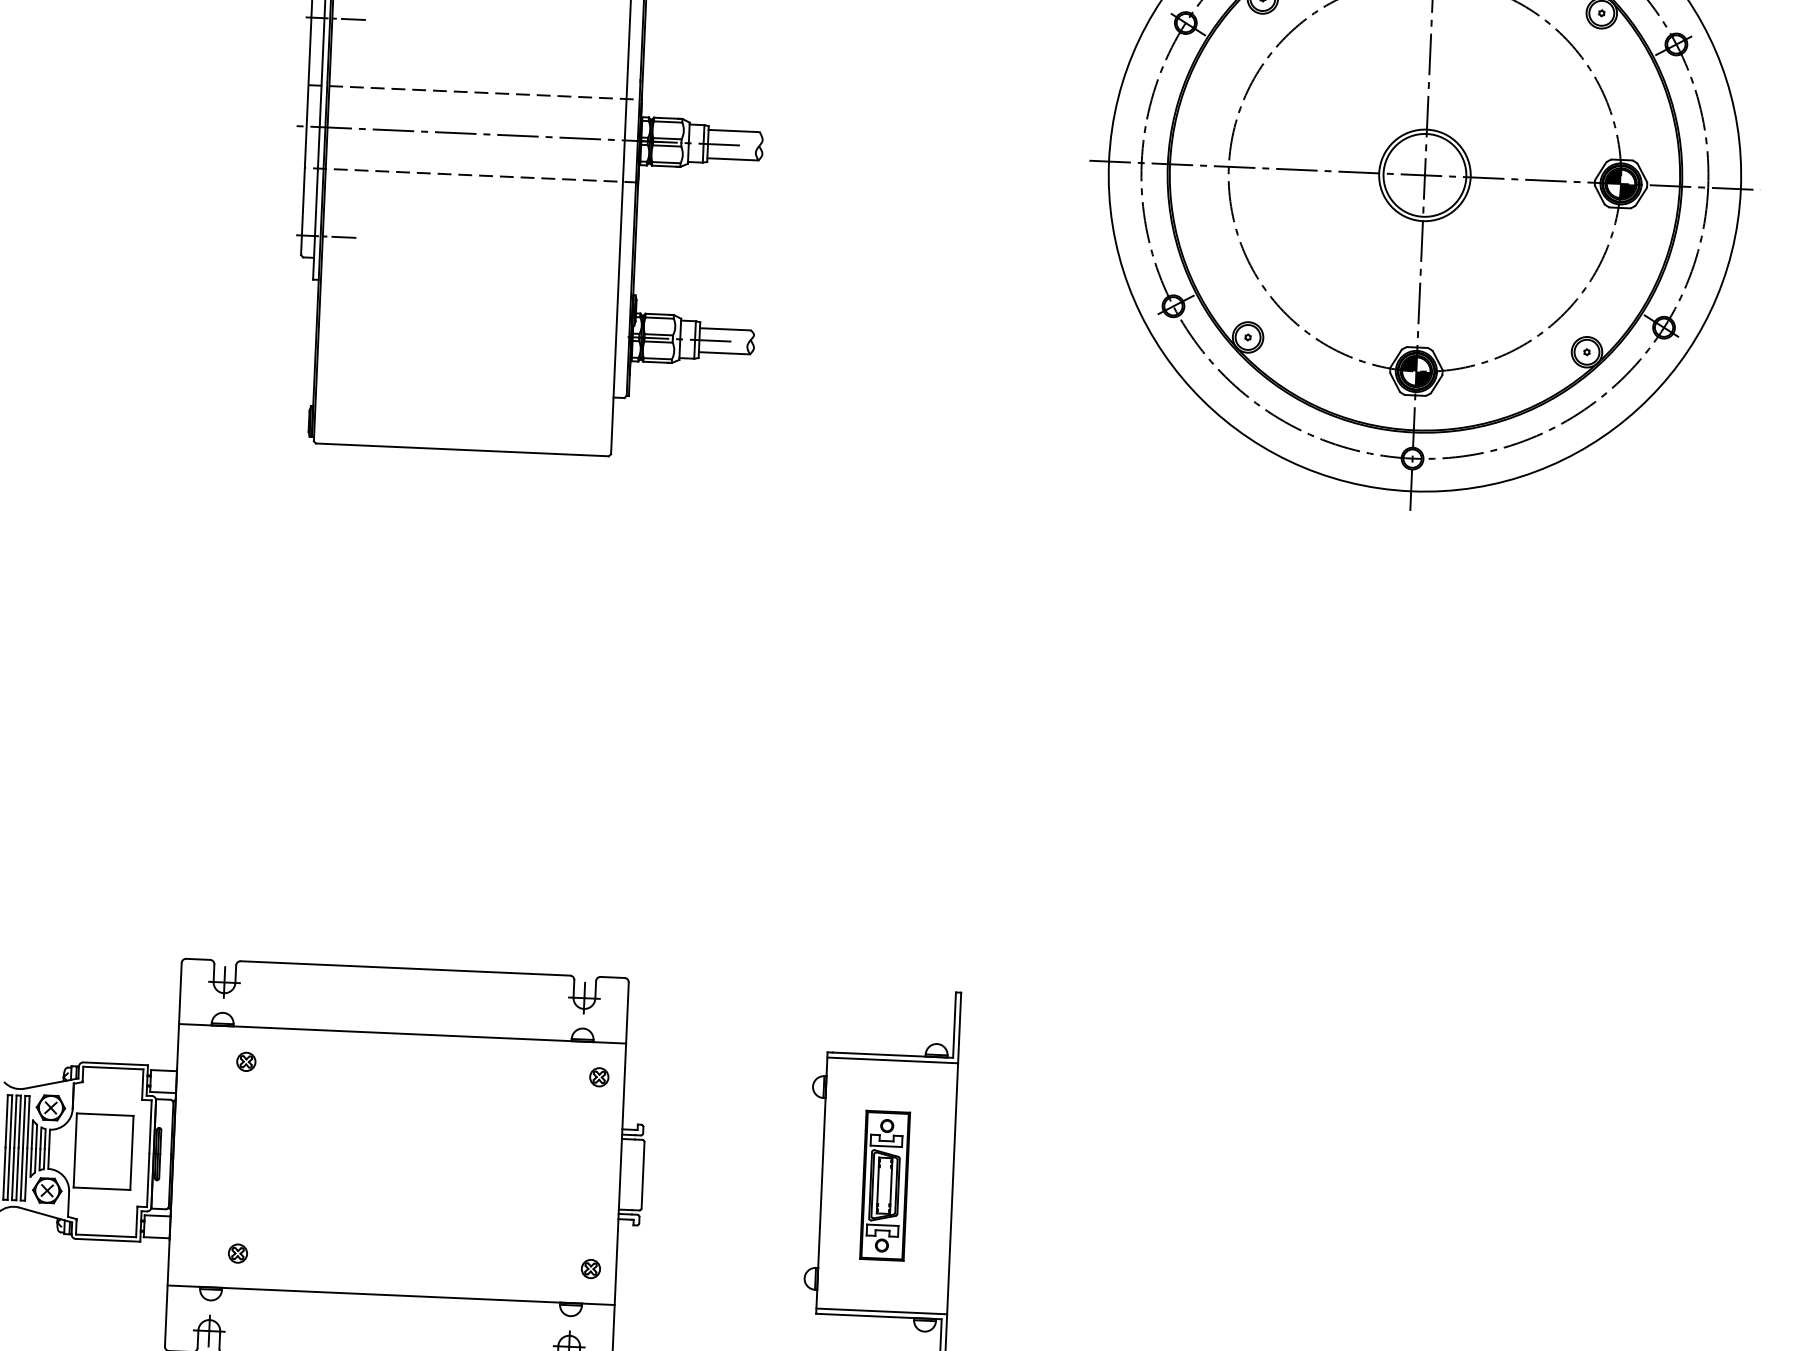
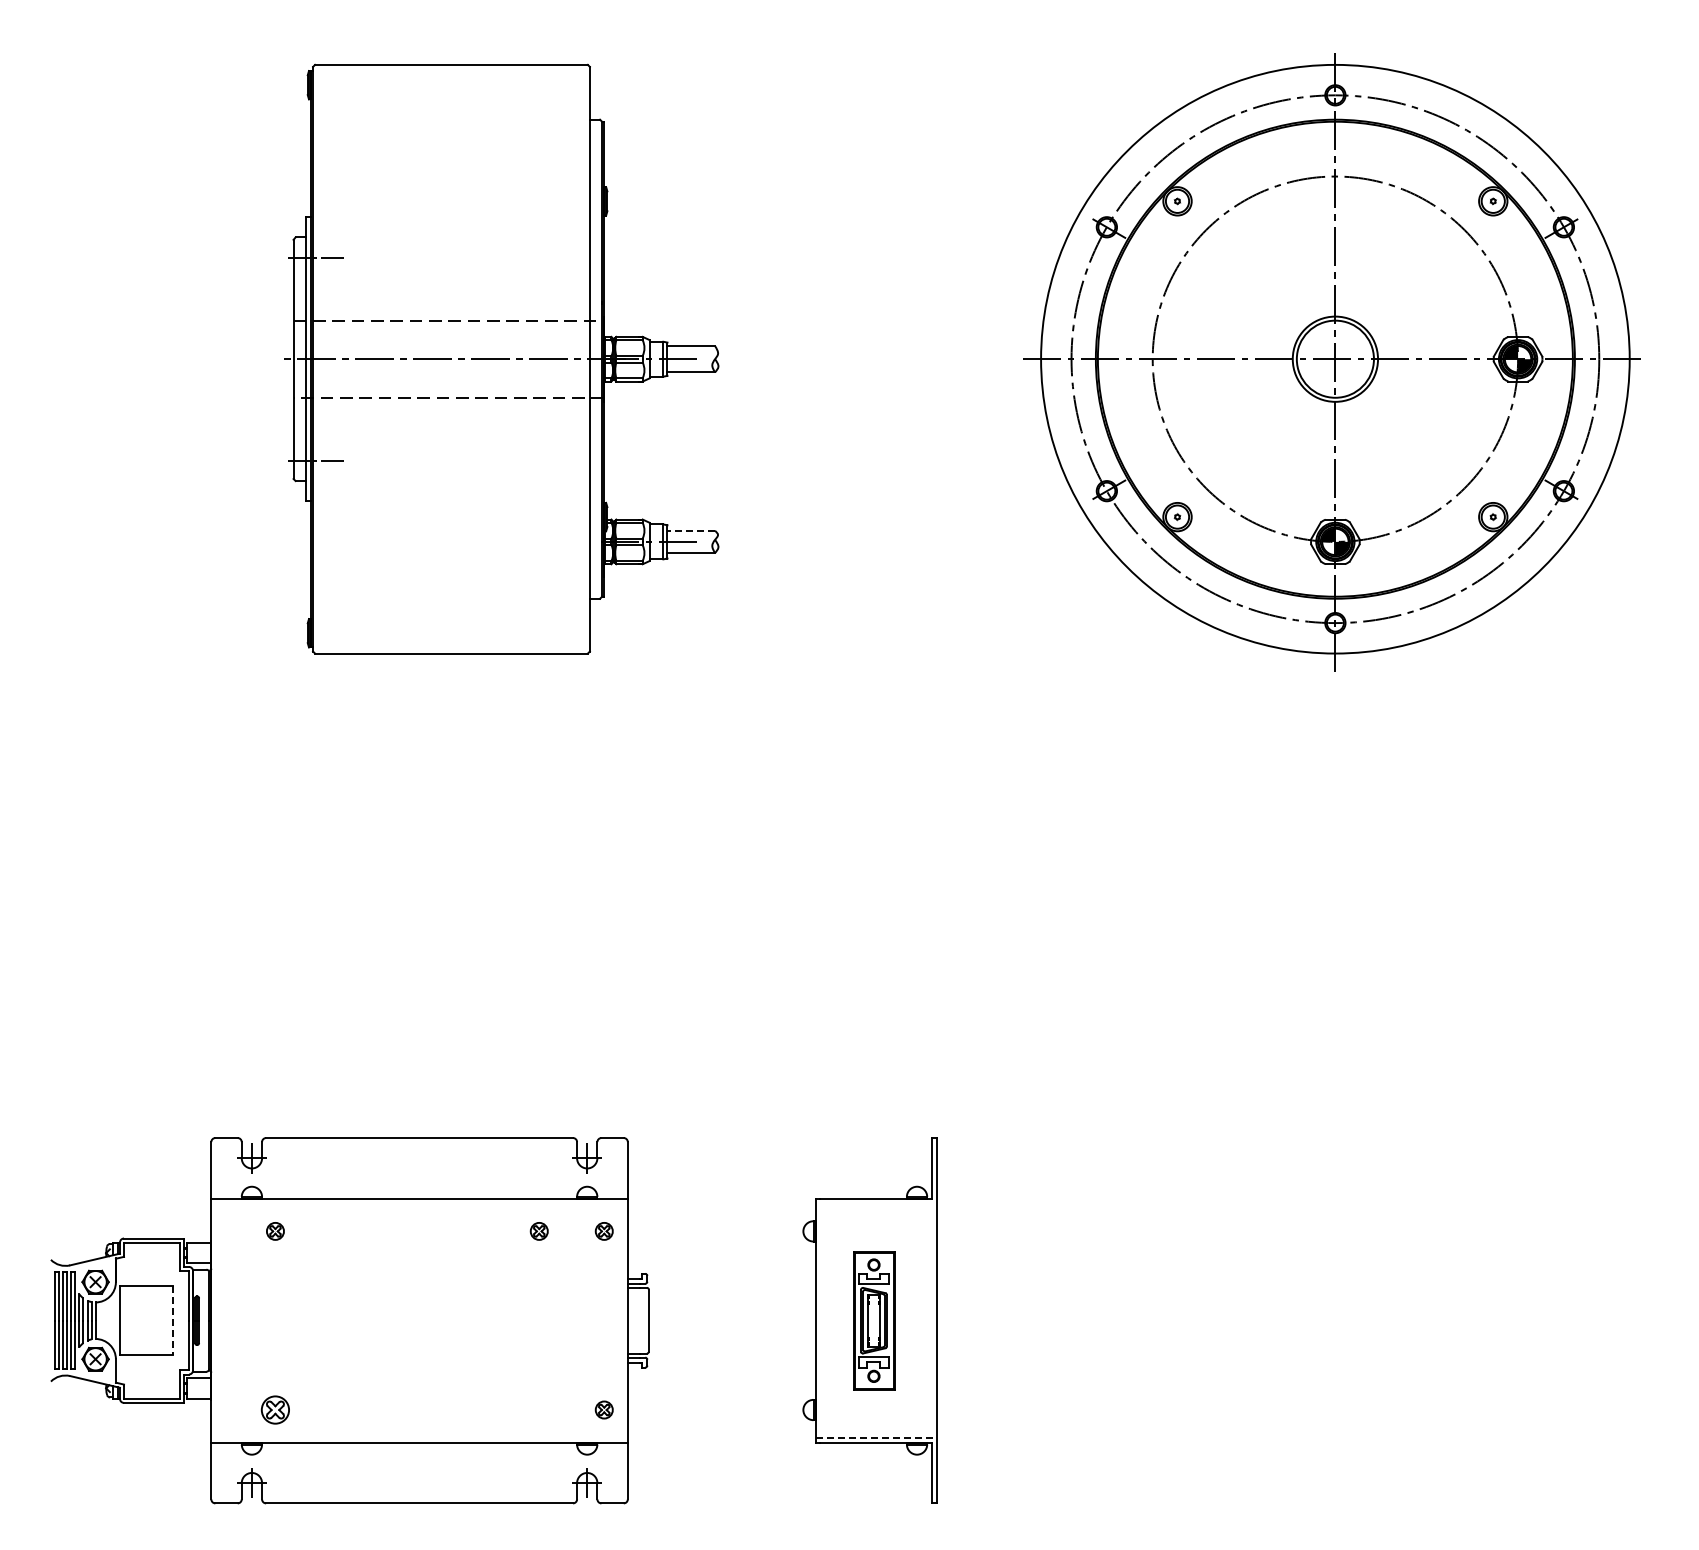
line: (725, 329) -> (691, 530), solid -> dashed
line: (892, 1060) -> (876, 1203), removed
part: (528, 1074) -> (538, 1231), added
line: (131, 1152) -> (172, 1320), solid -> dashed
part: (238, 1253) -> (275, 1409), size x1.6
line: (881, 1311) -> (876, 1437), solid -> dashed

